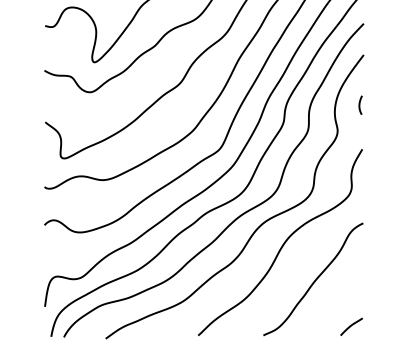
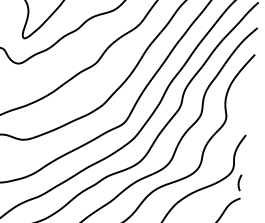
curve: (360, 104) -> (239, 182), moved

